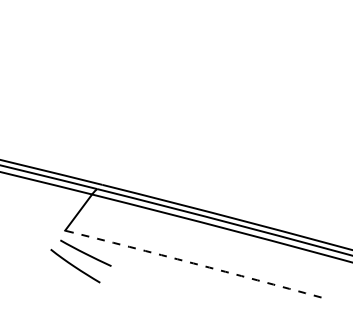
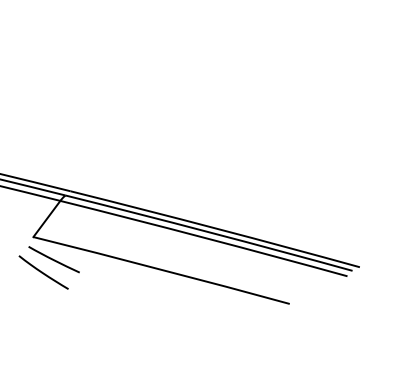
arc: (193, 263) -> (161, 269), dashed -> solid

